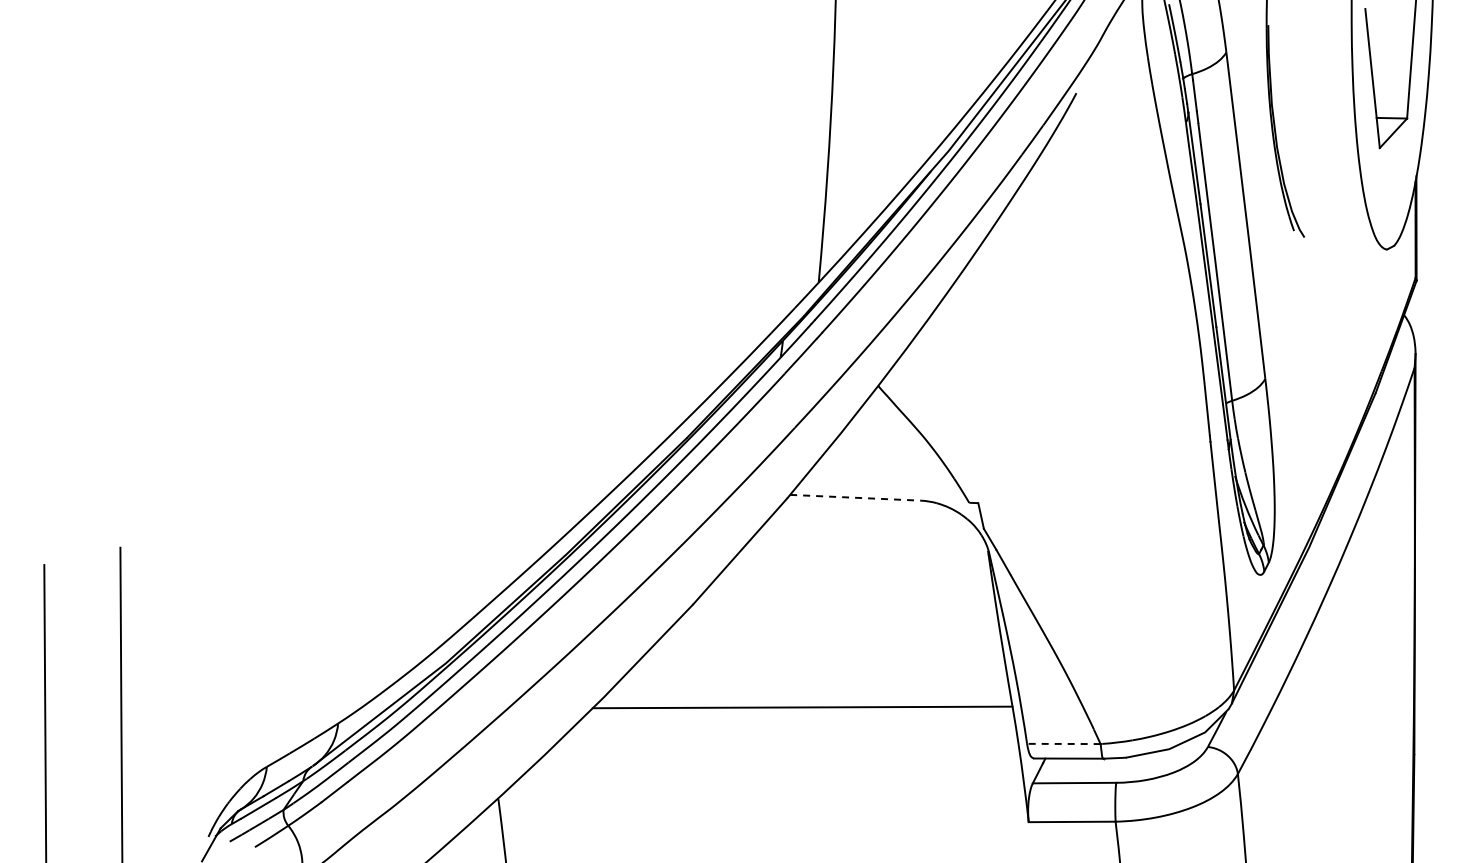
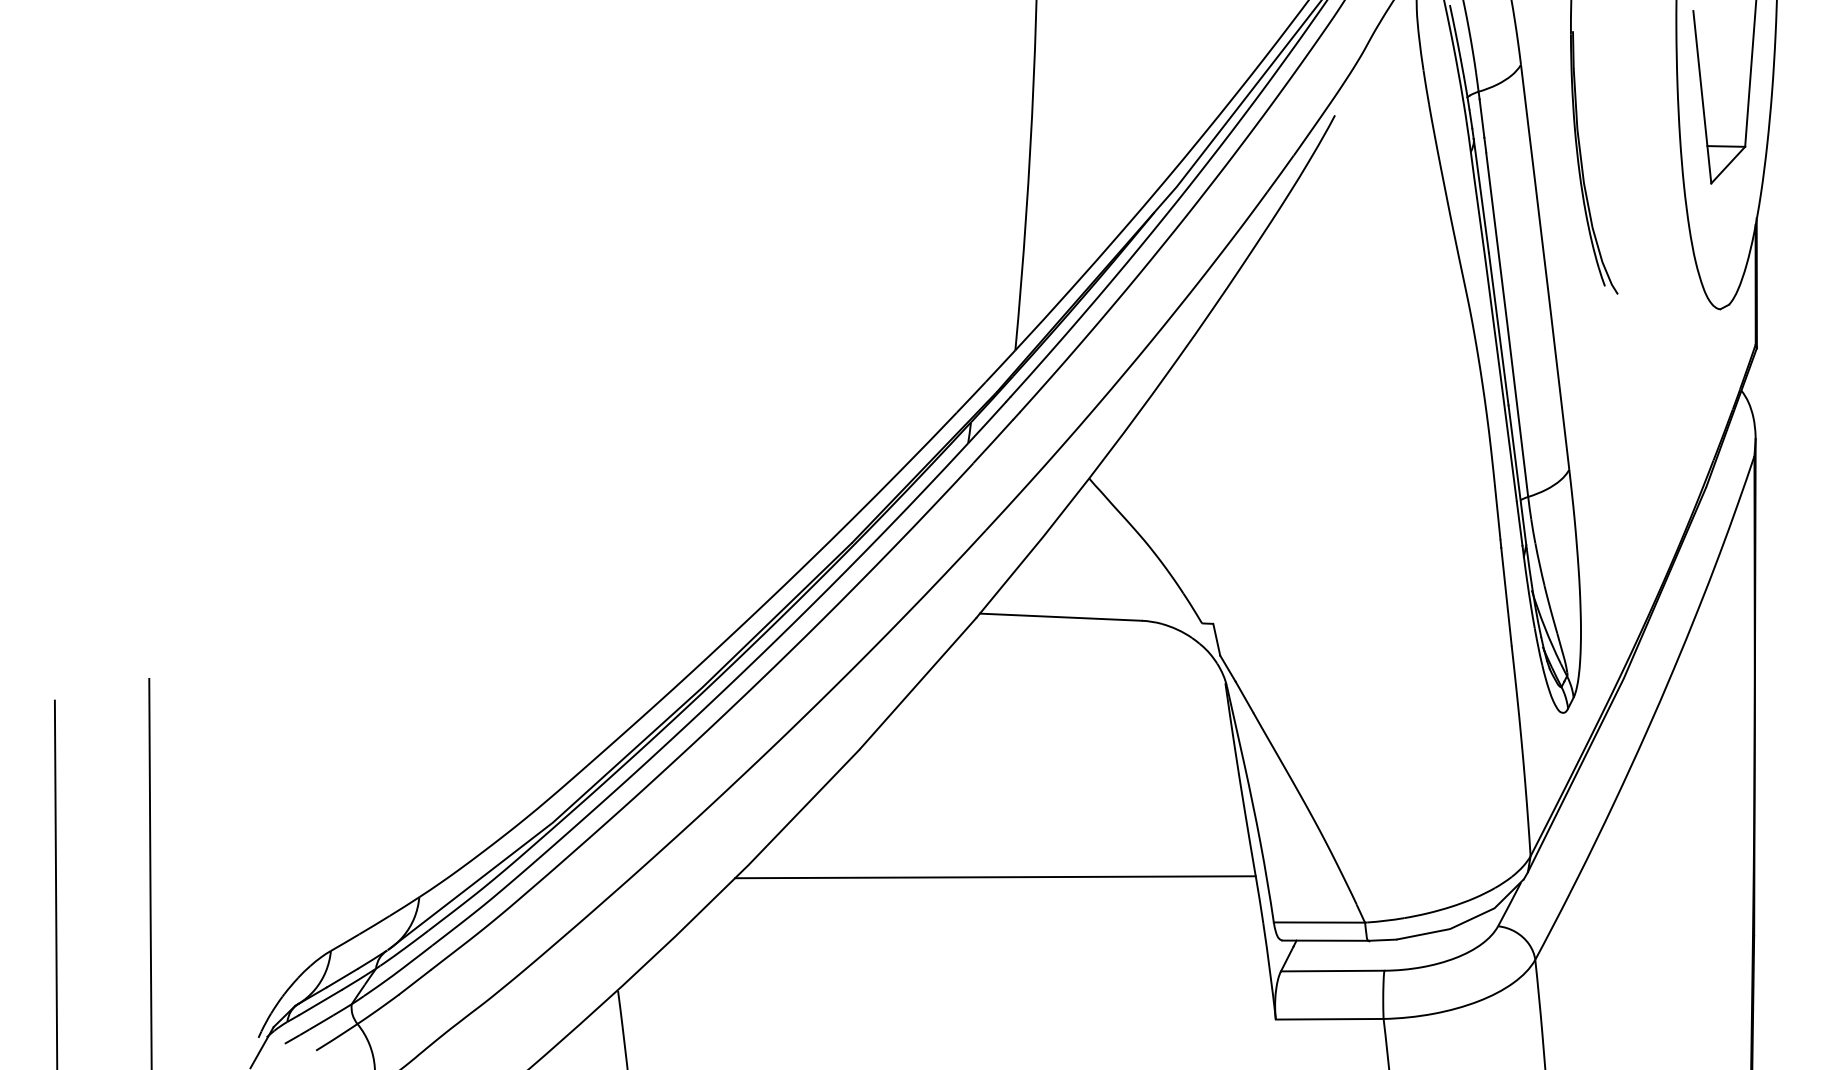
line: (855, 497) -> (1060, 616), dashed -> solid
line: (1063, 743) -> (1318, 921), dashed -> solid

